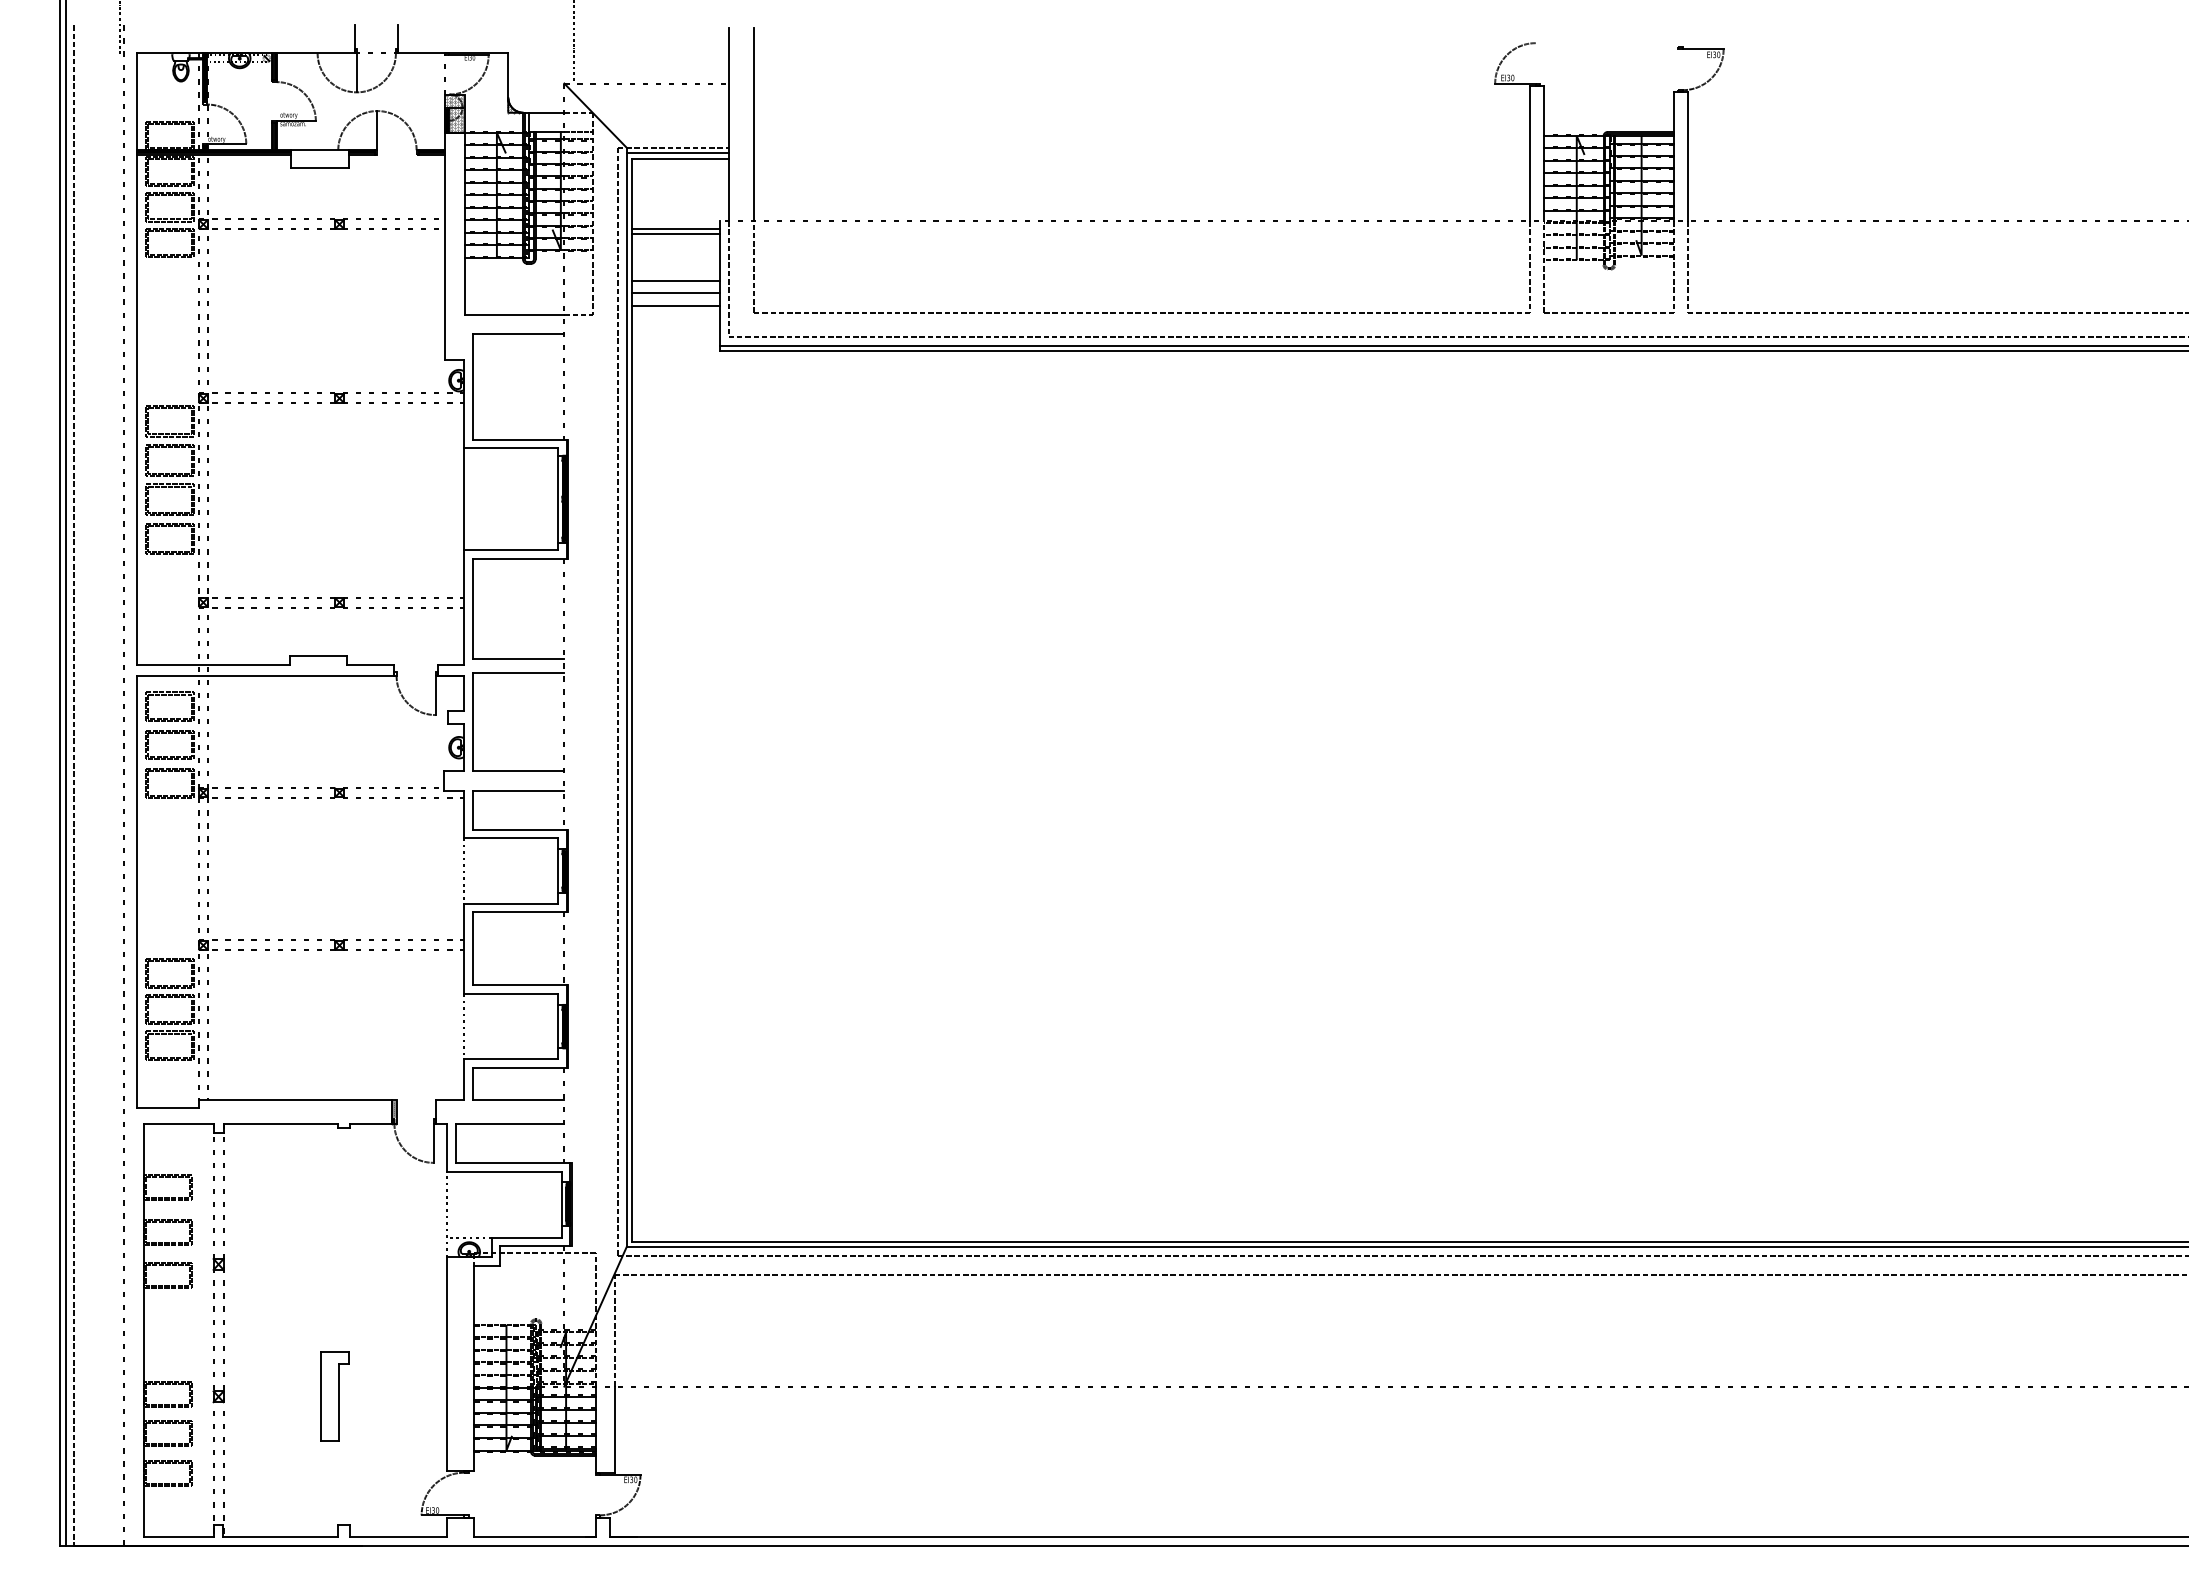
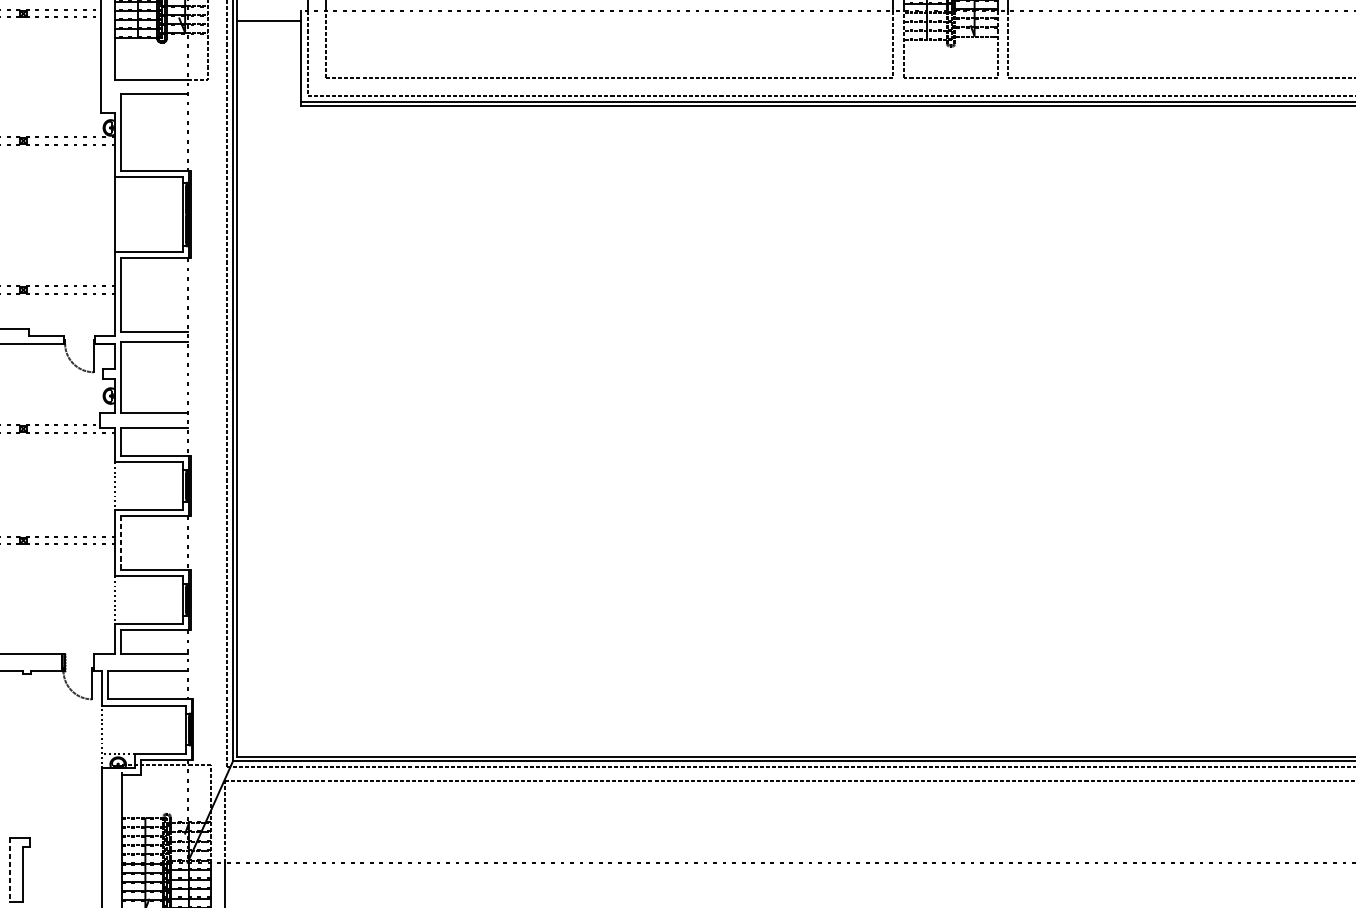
line: (675, 229) -> (268, 17), removed
line: (675, 281) -> (268, 55), removed
line: (675, 293) -> (268, 64), removed
line: (675, 305) -> (268, 73), removed
line: (472, 948) -> (120, 542), solid -> dashed
line: (320, 1397) -> (9, 870), solid -> dashed

